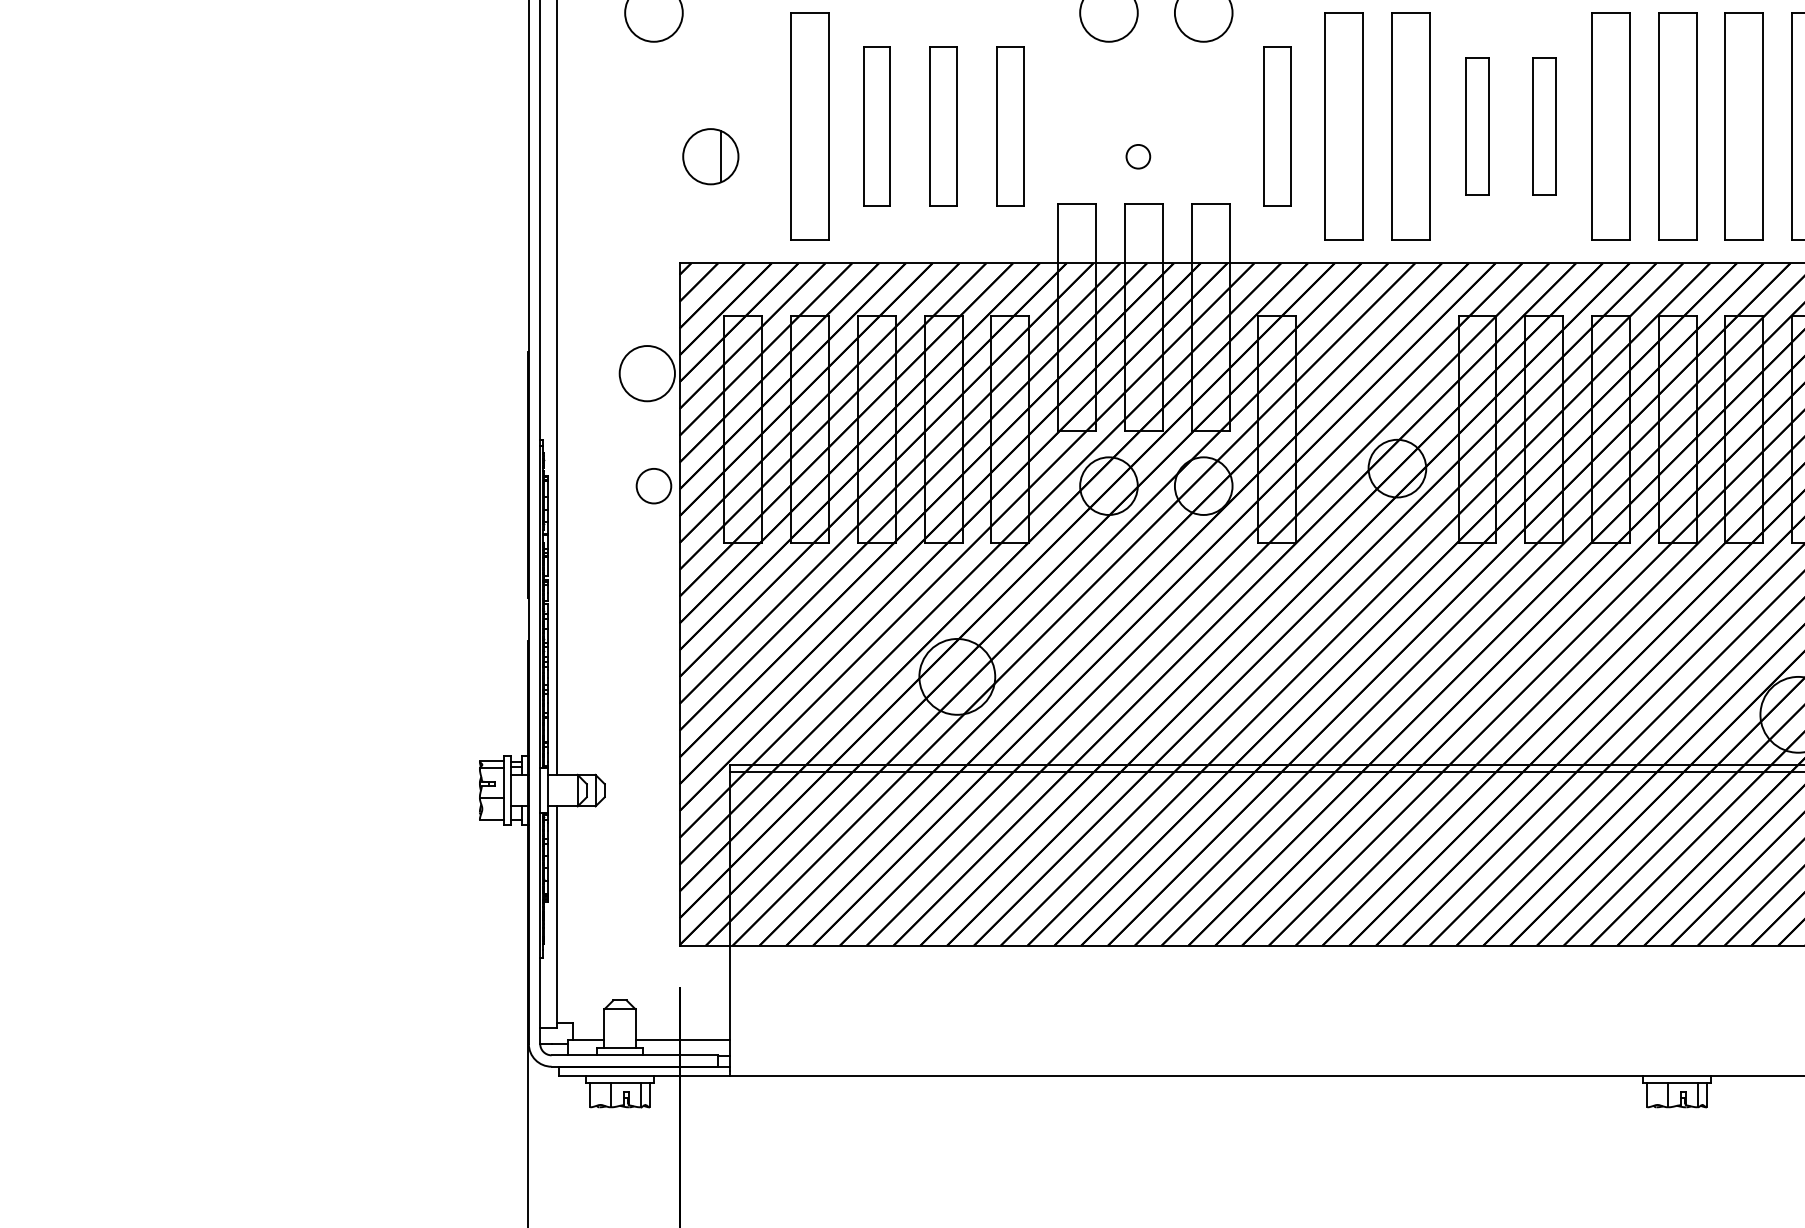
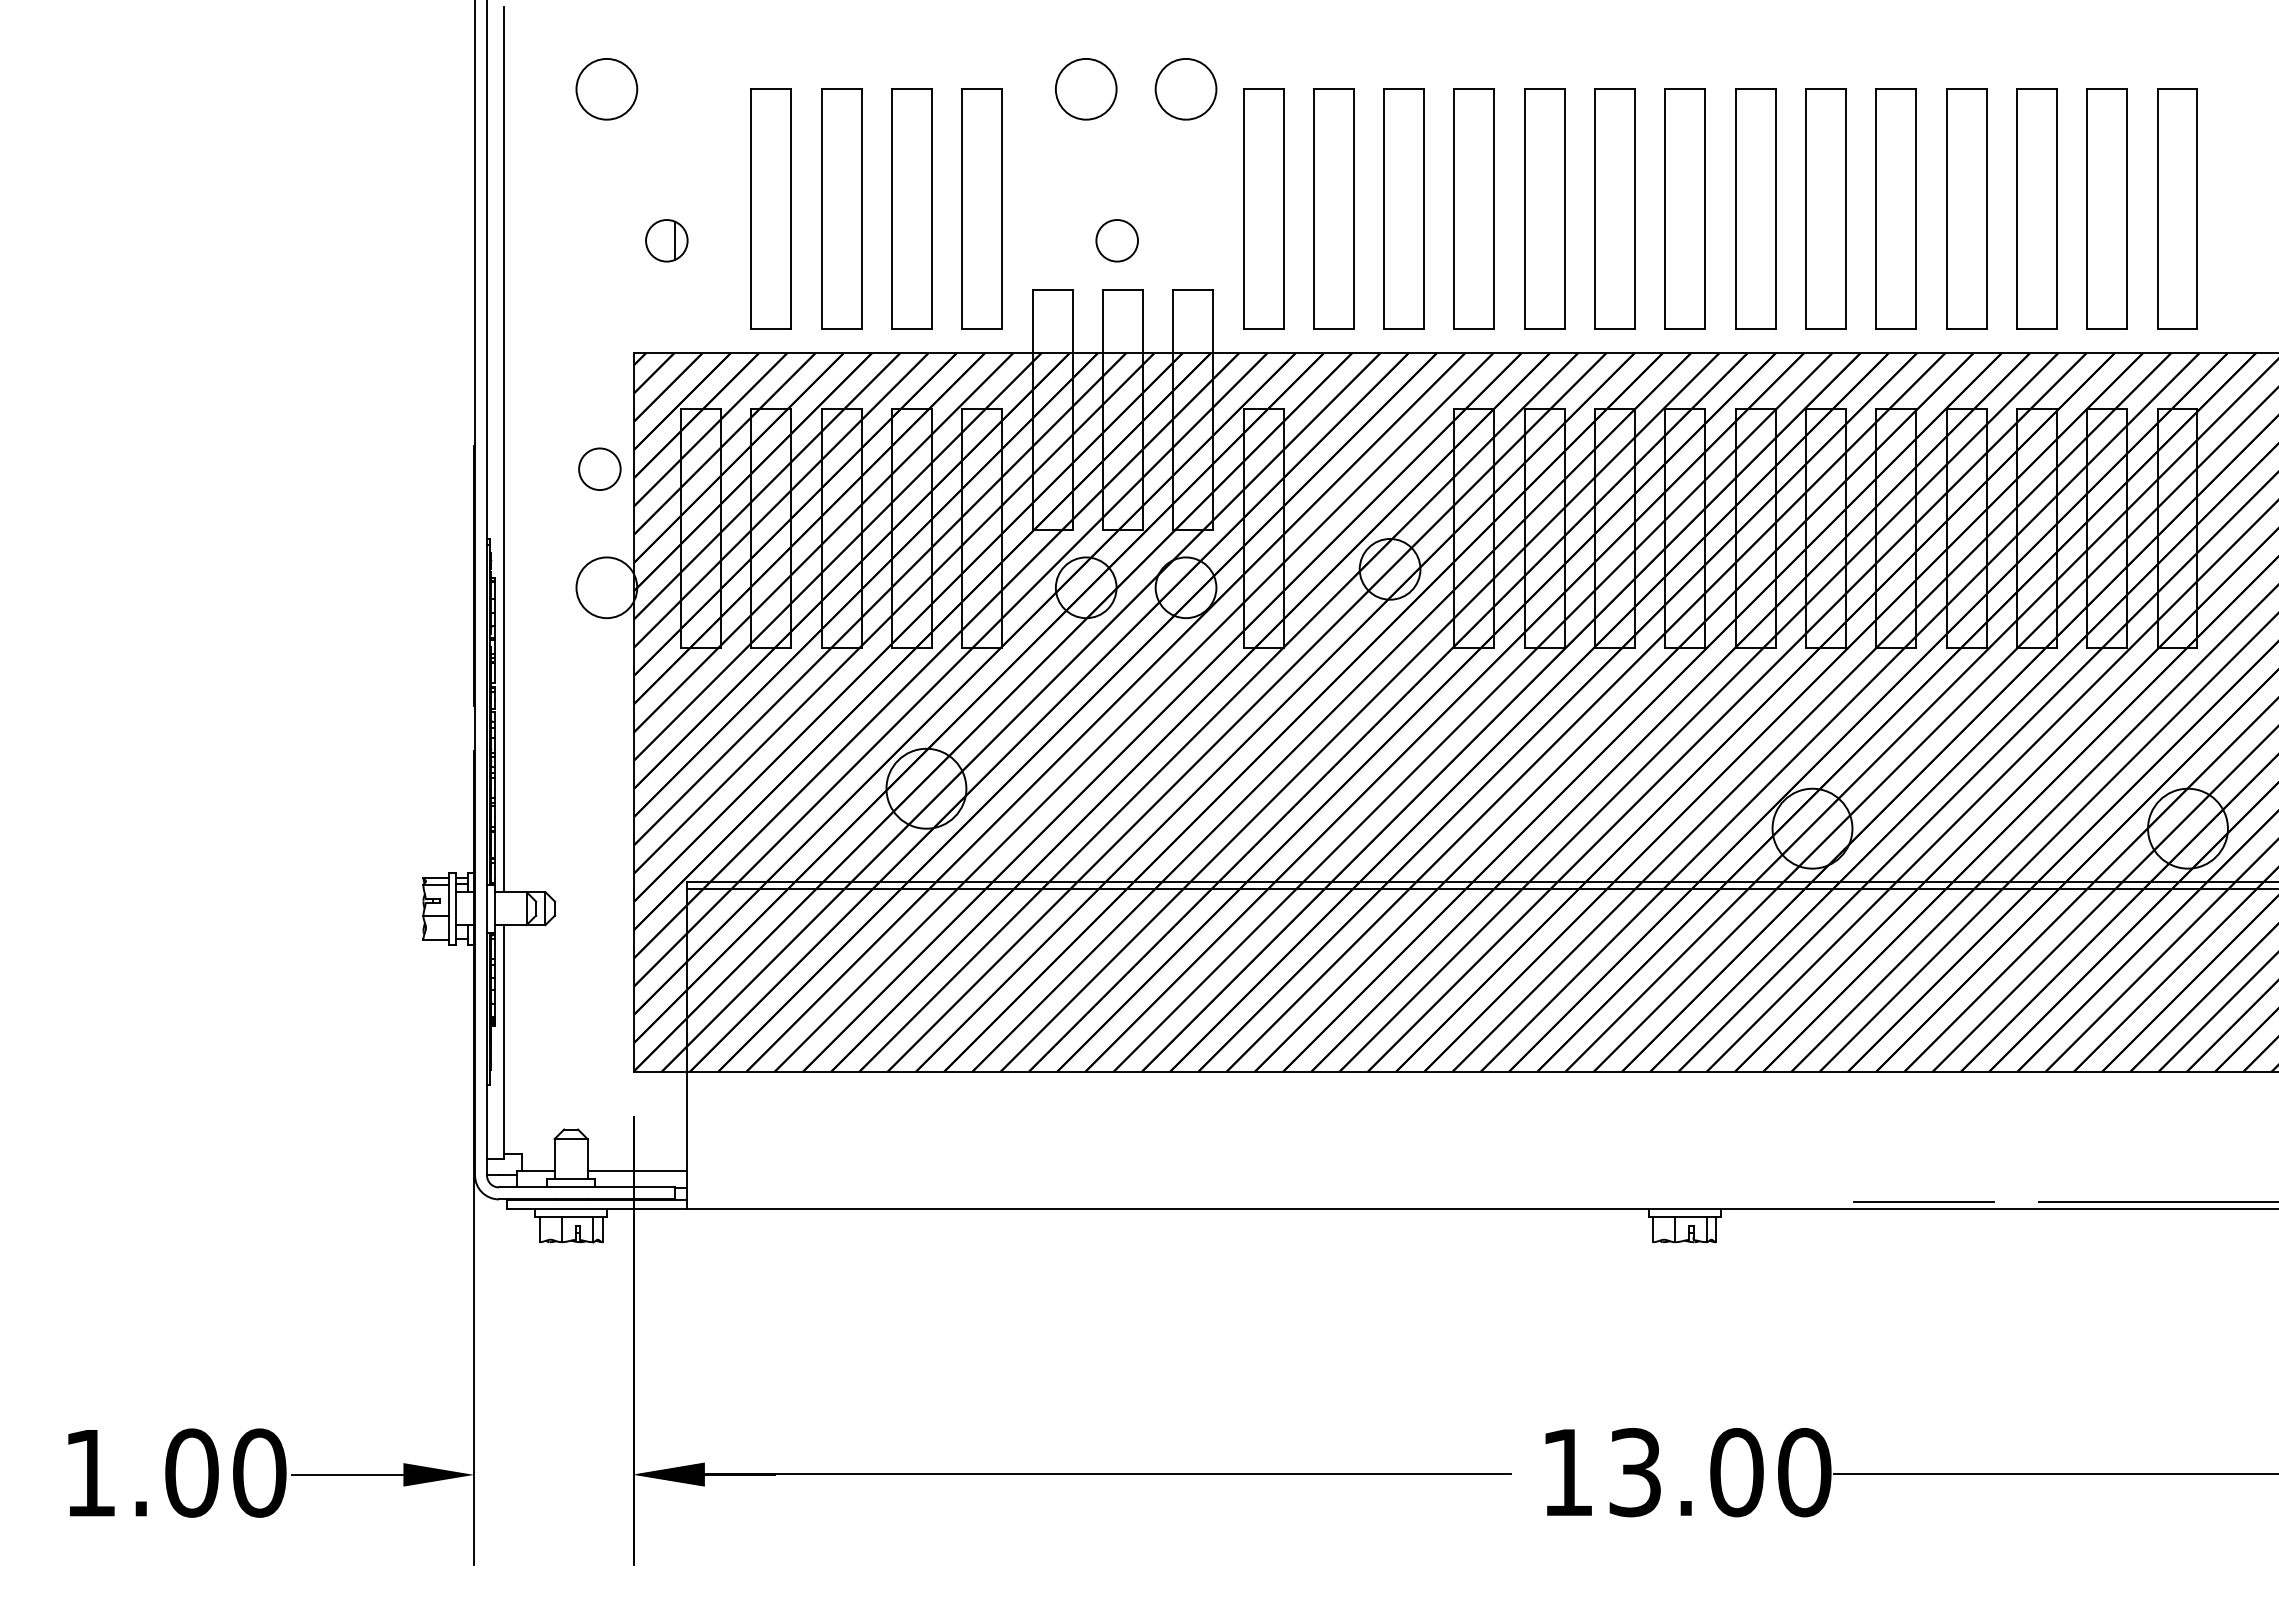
part: (876, 126) -> (841, 208), size x1.43
part: (943, 126) -> (911, 208), size x1.43
part: (1009, 126) -> (981, 208), size x1.43
part: (1277, 126) -> (1263, 208), size x1.43
part: (1476, 126) -> (1473, 208), size x1.67
part: (1543, 126) -> (1544, 208), size x1.67
part: (710, 156) -> (666, 240), size x0.71
circle: (1138, 156) -> (1117, 240), size x1.67
circle: (646, 373) -> (599, 469), size x0.71
circle: (653, 485) -> (606, 587), size x1.67

